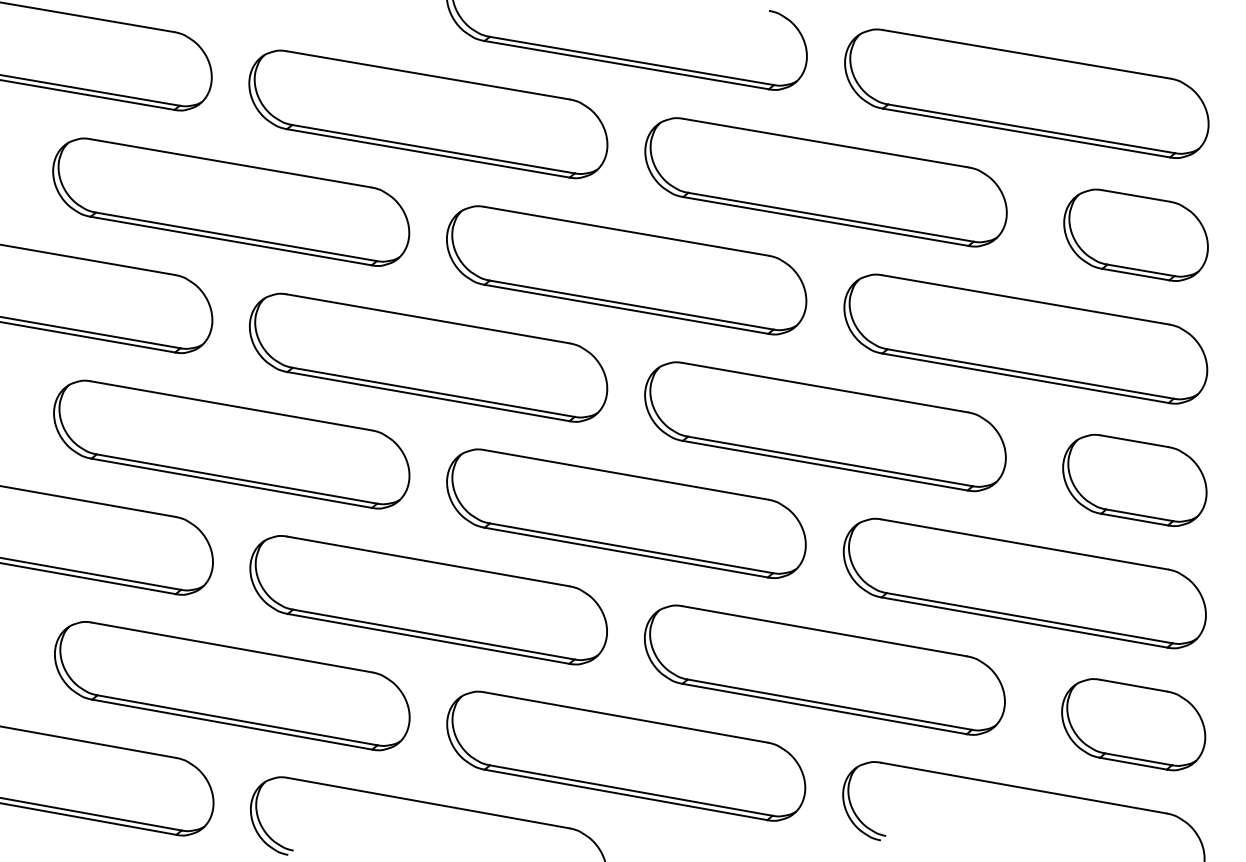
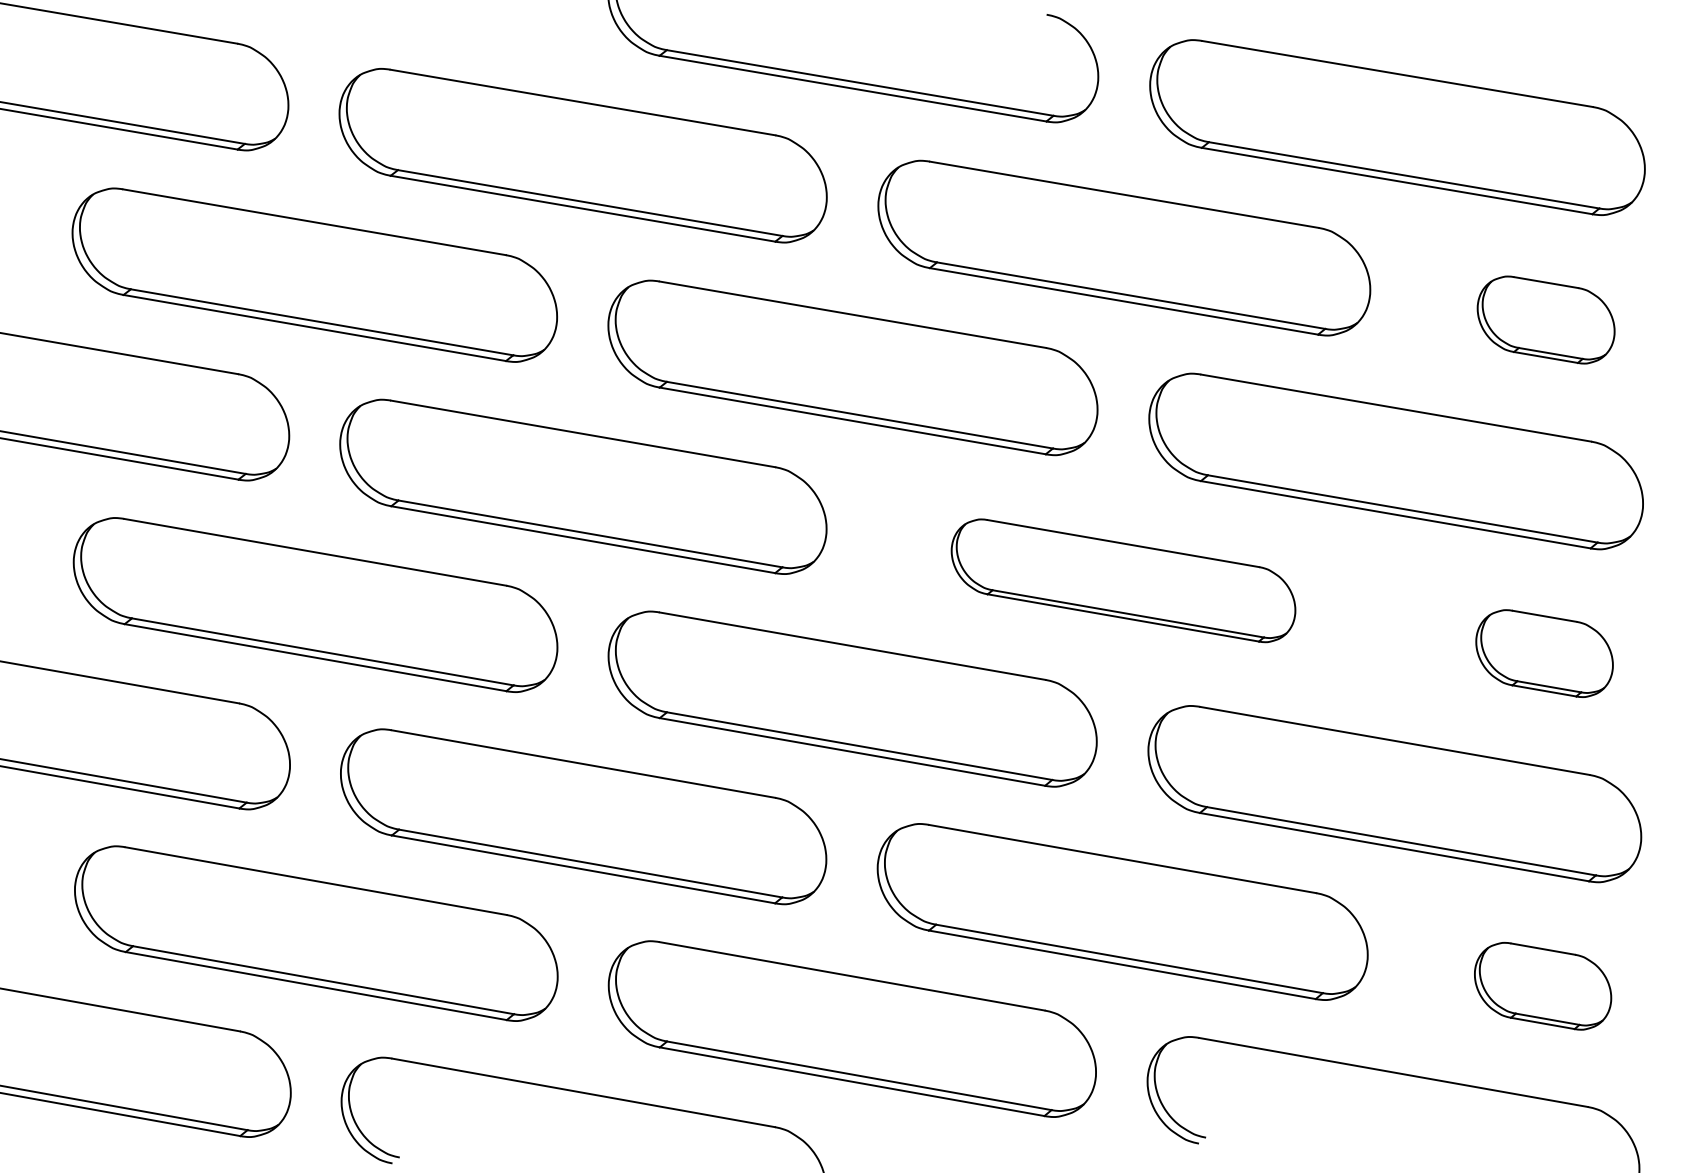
part: (1135, 234) -> (1545, 319), size x0.7
part: (825, 426) -> (1123, 580), size x0.7
part: (1134, 479) -> (1544, 652), size x0.7
part: (1133, 724) -> (1542, 985), size x0.7

